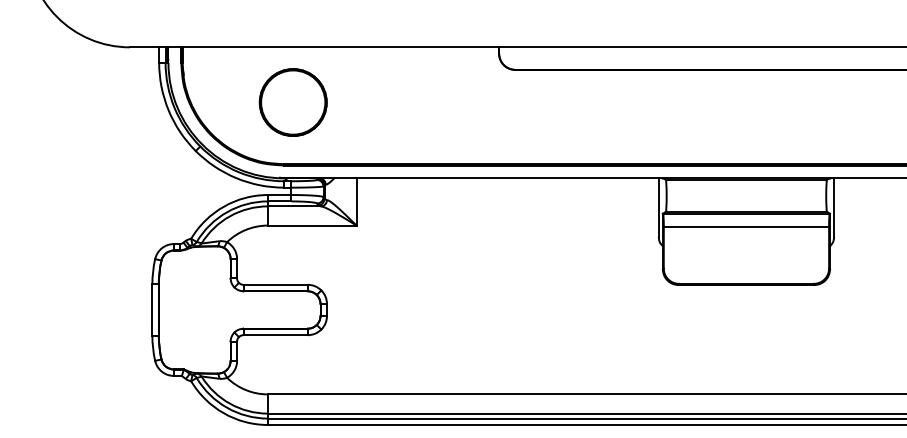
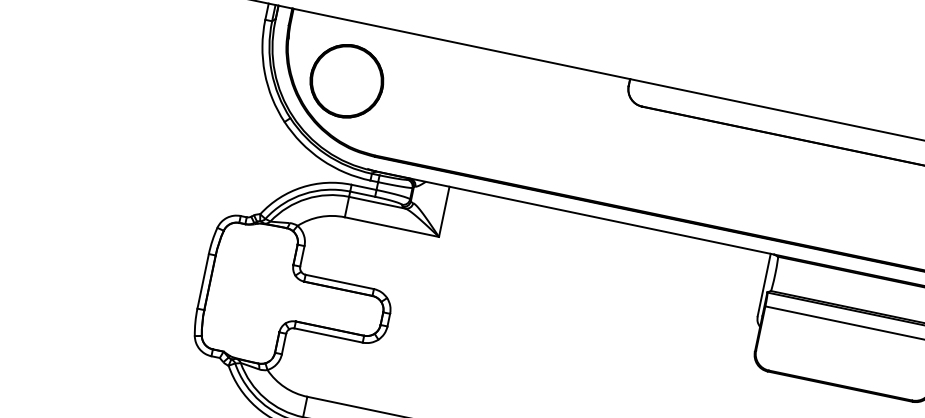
part: (292, 102) -> (346, 80), moved

